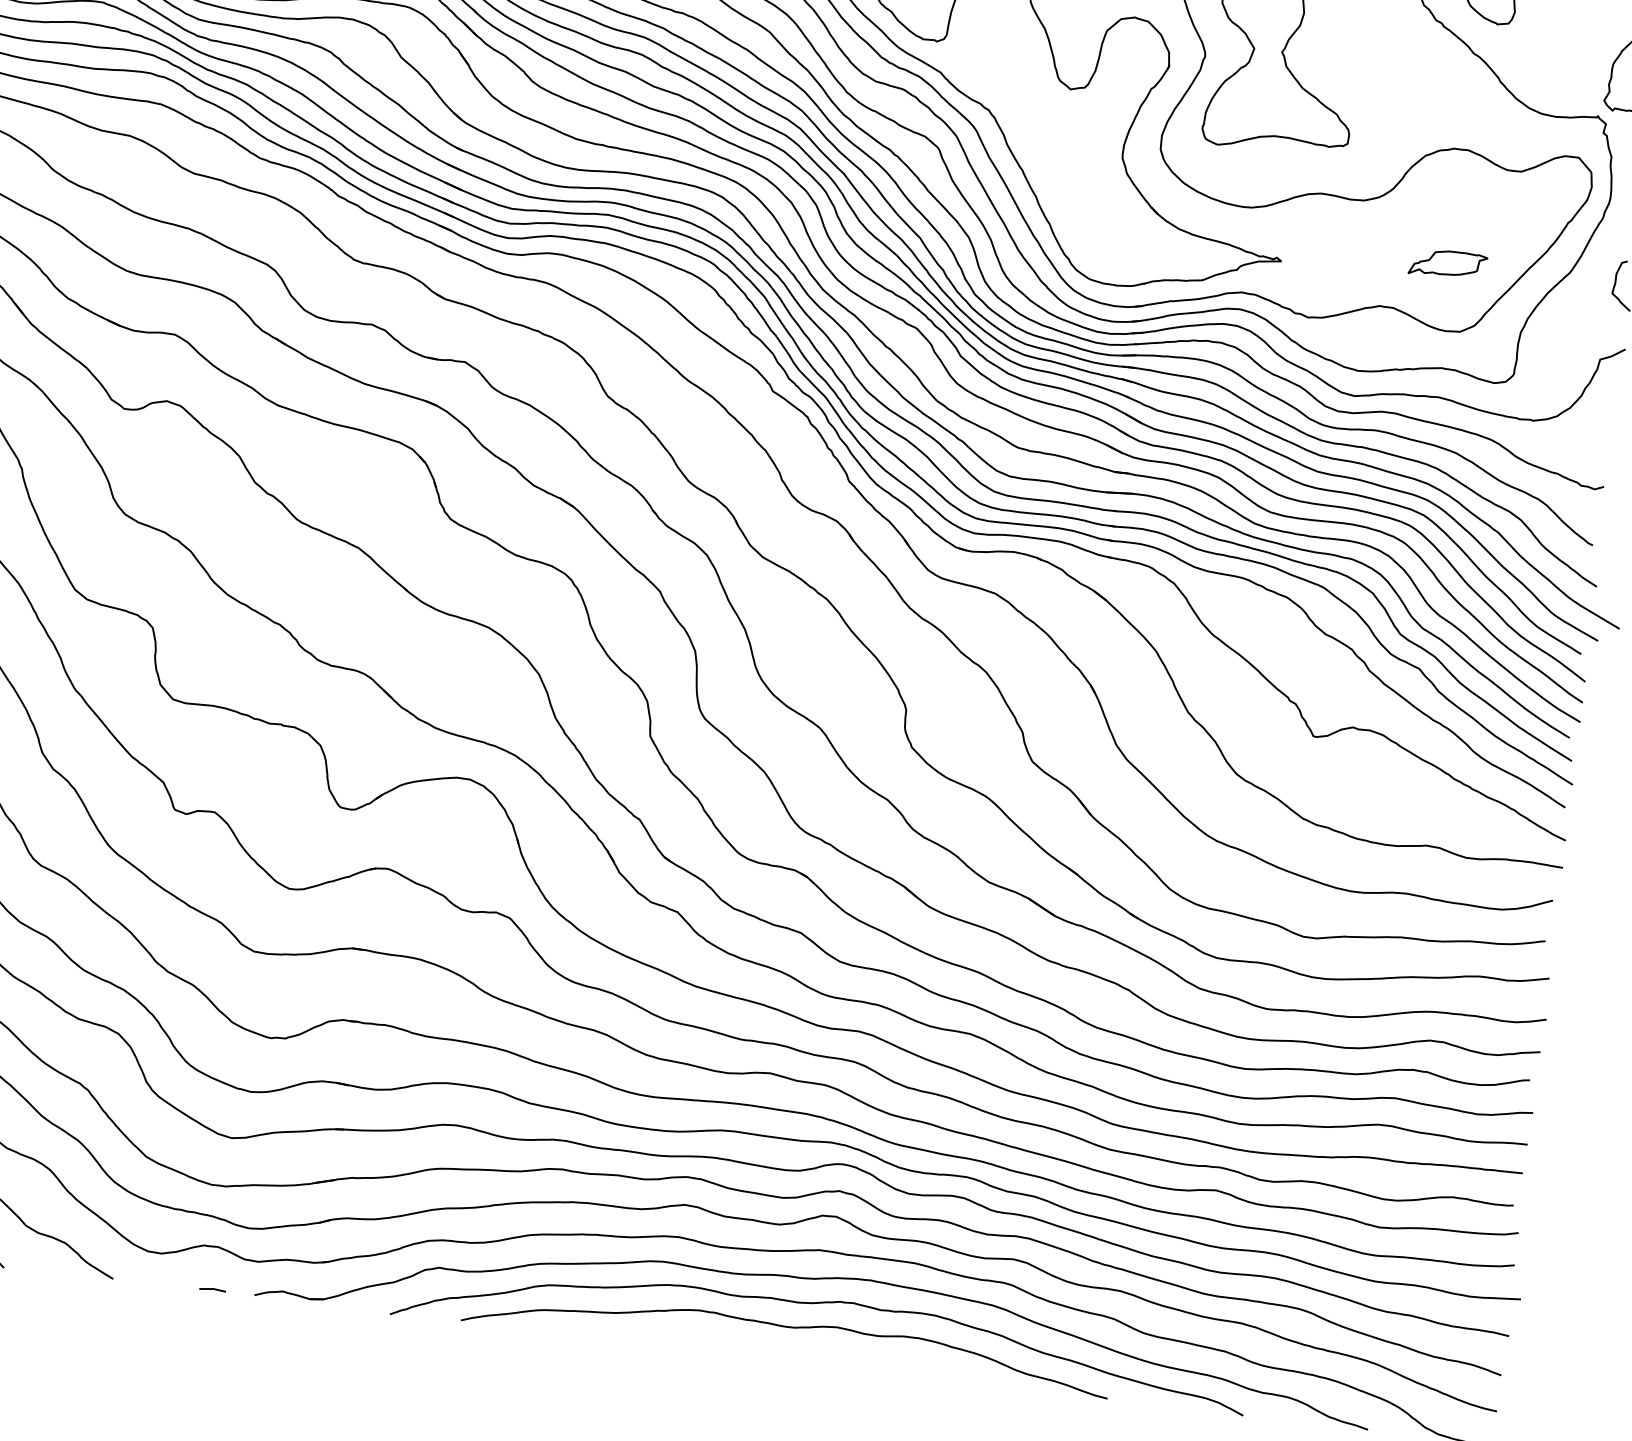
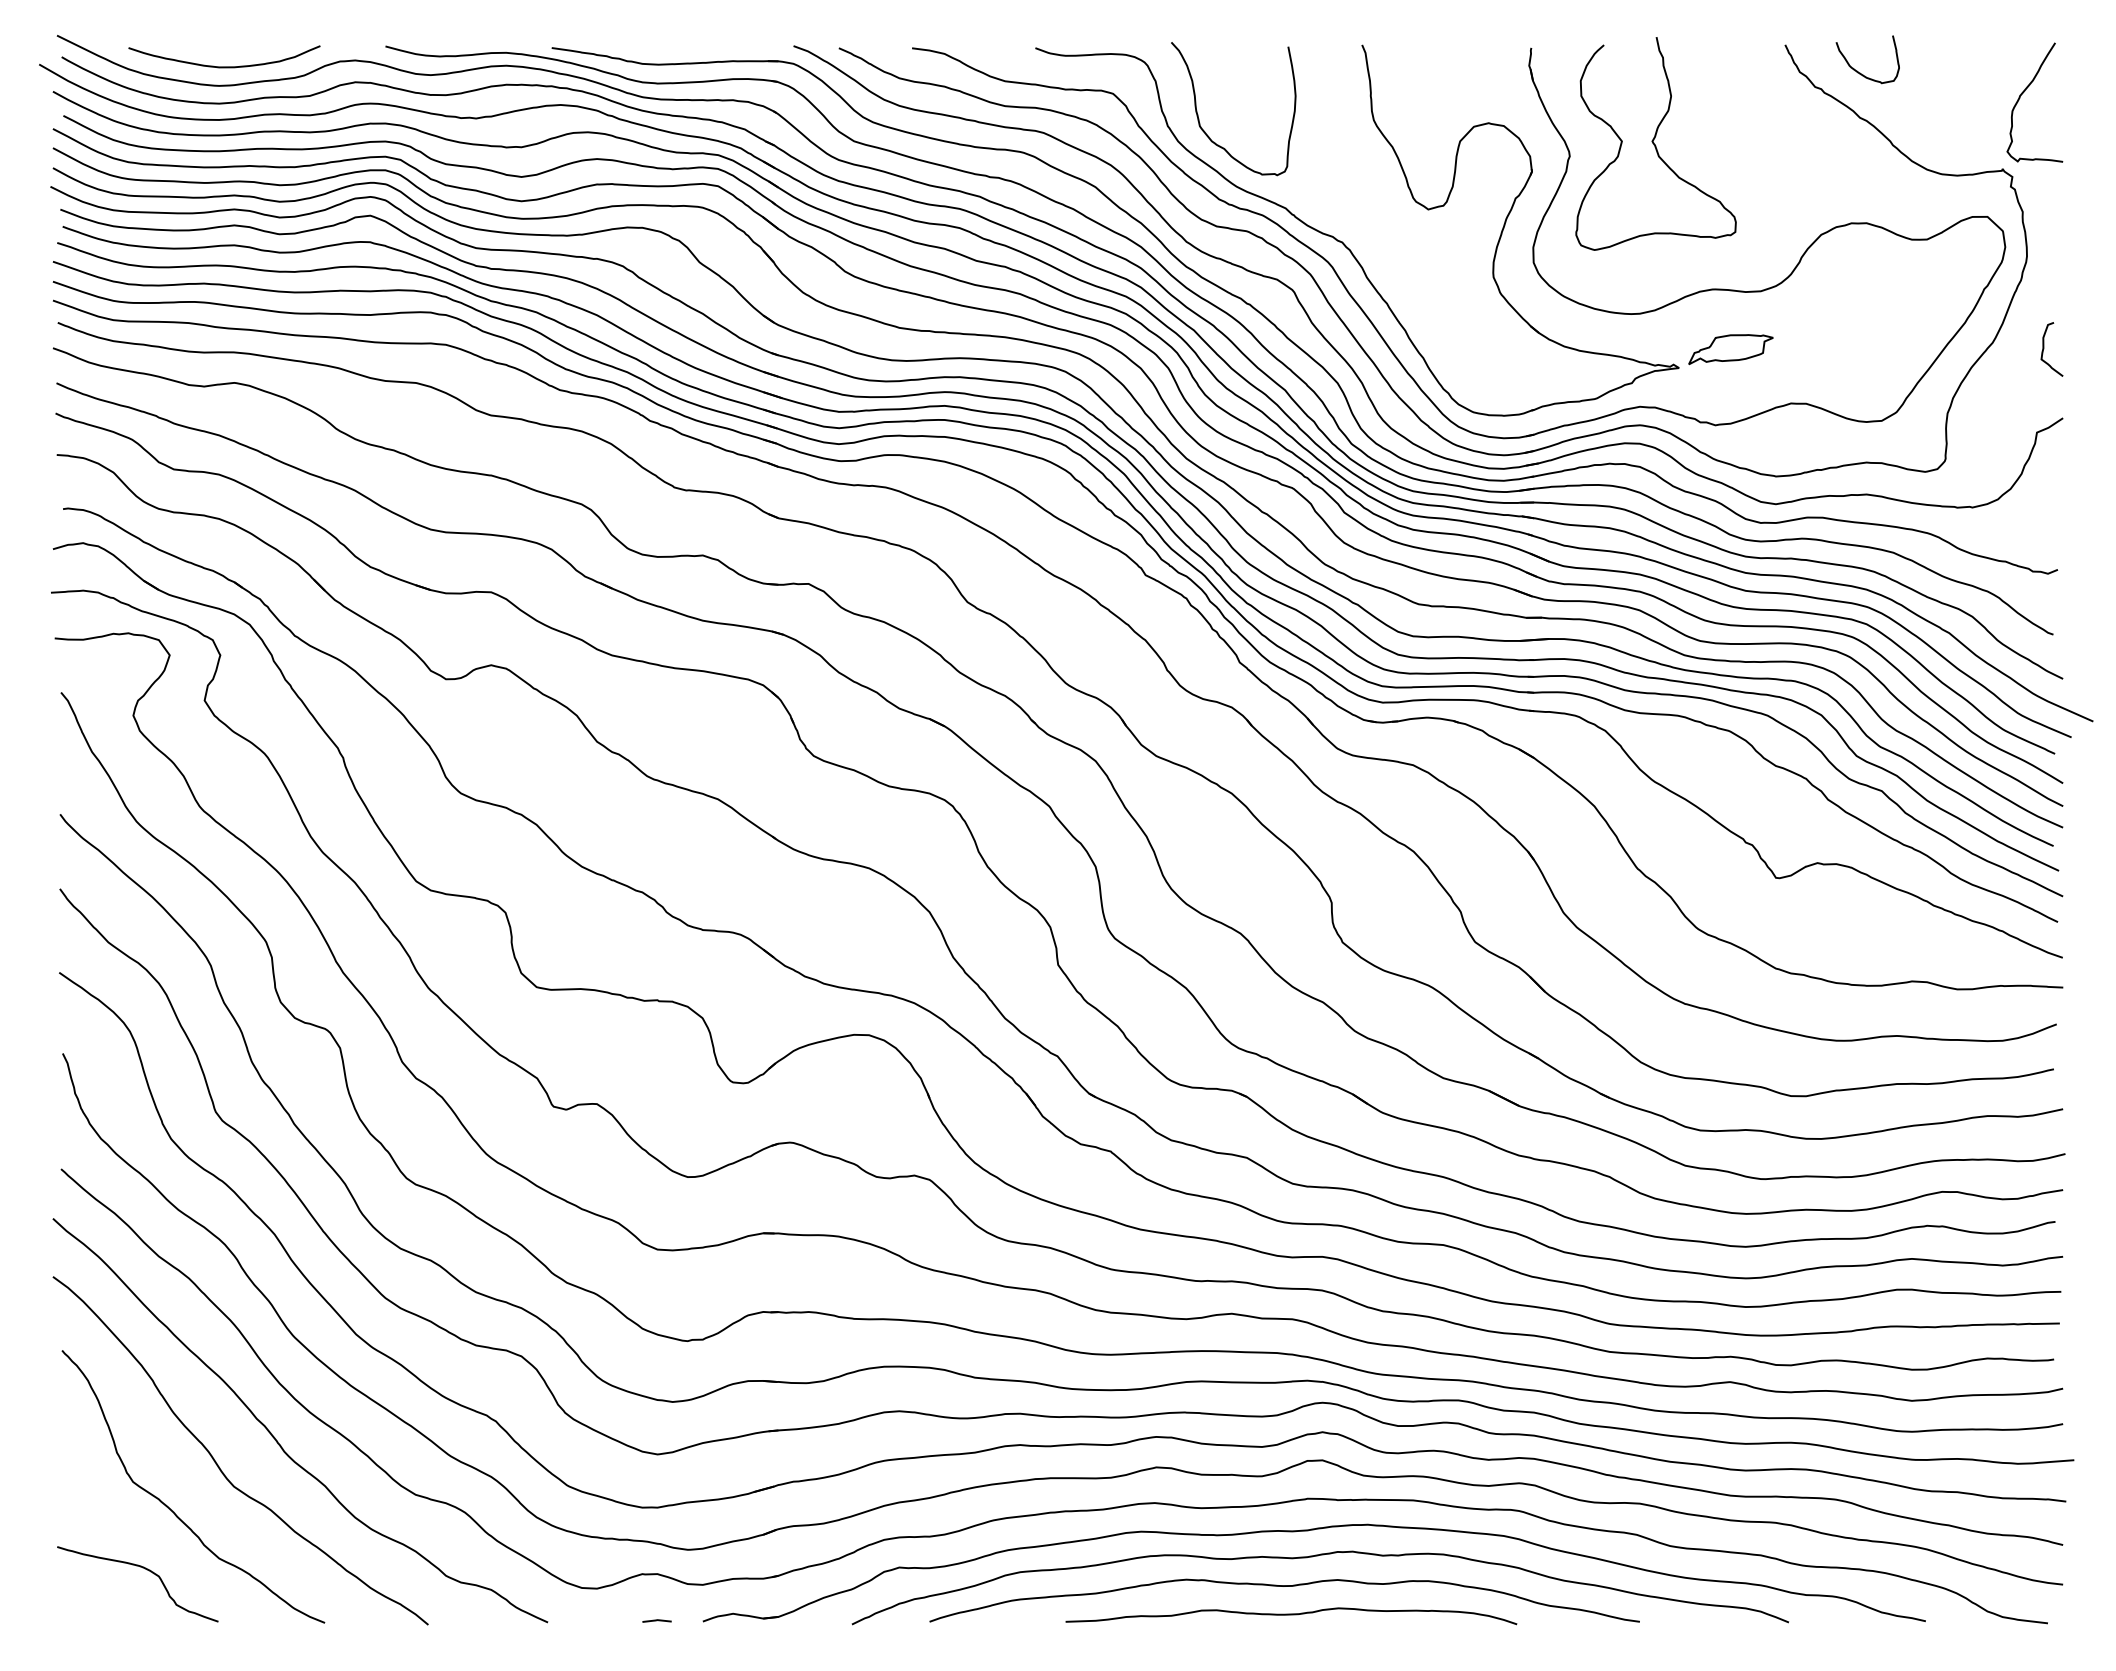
part: (1447, 264) -> (1730, 349), moved
curve: (791, 1354) -> (1291, 1615), added

